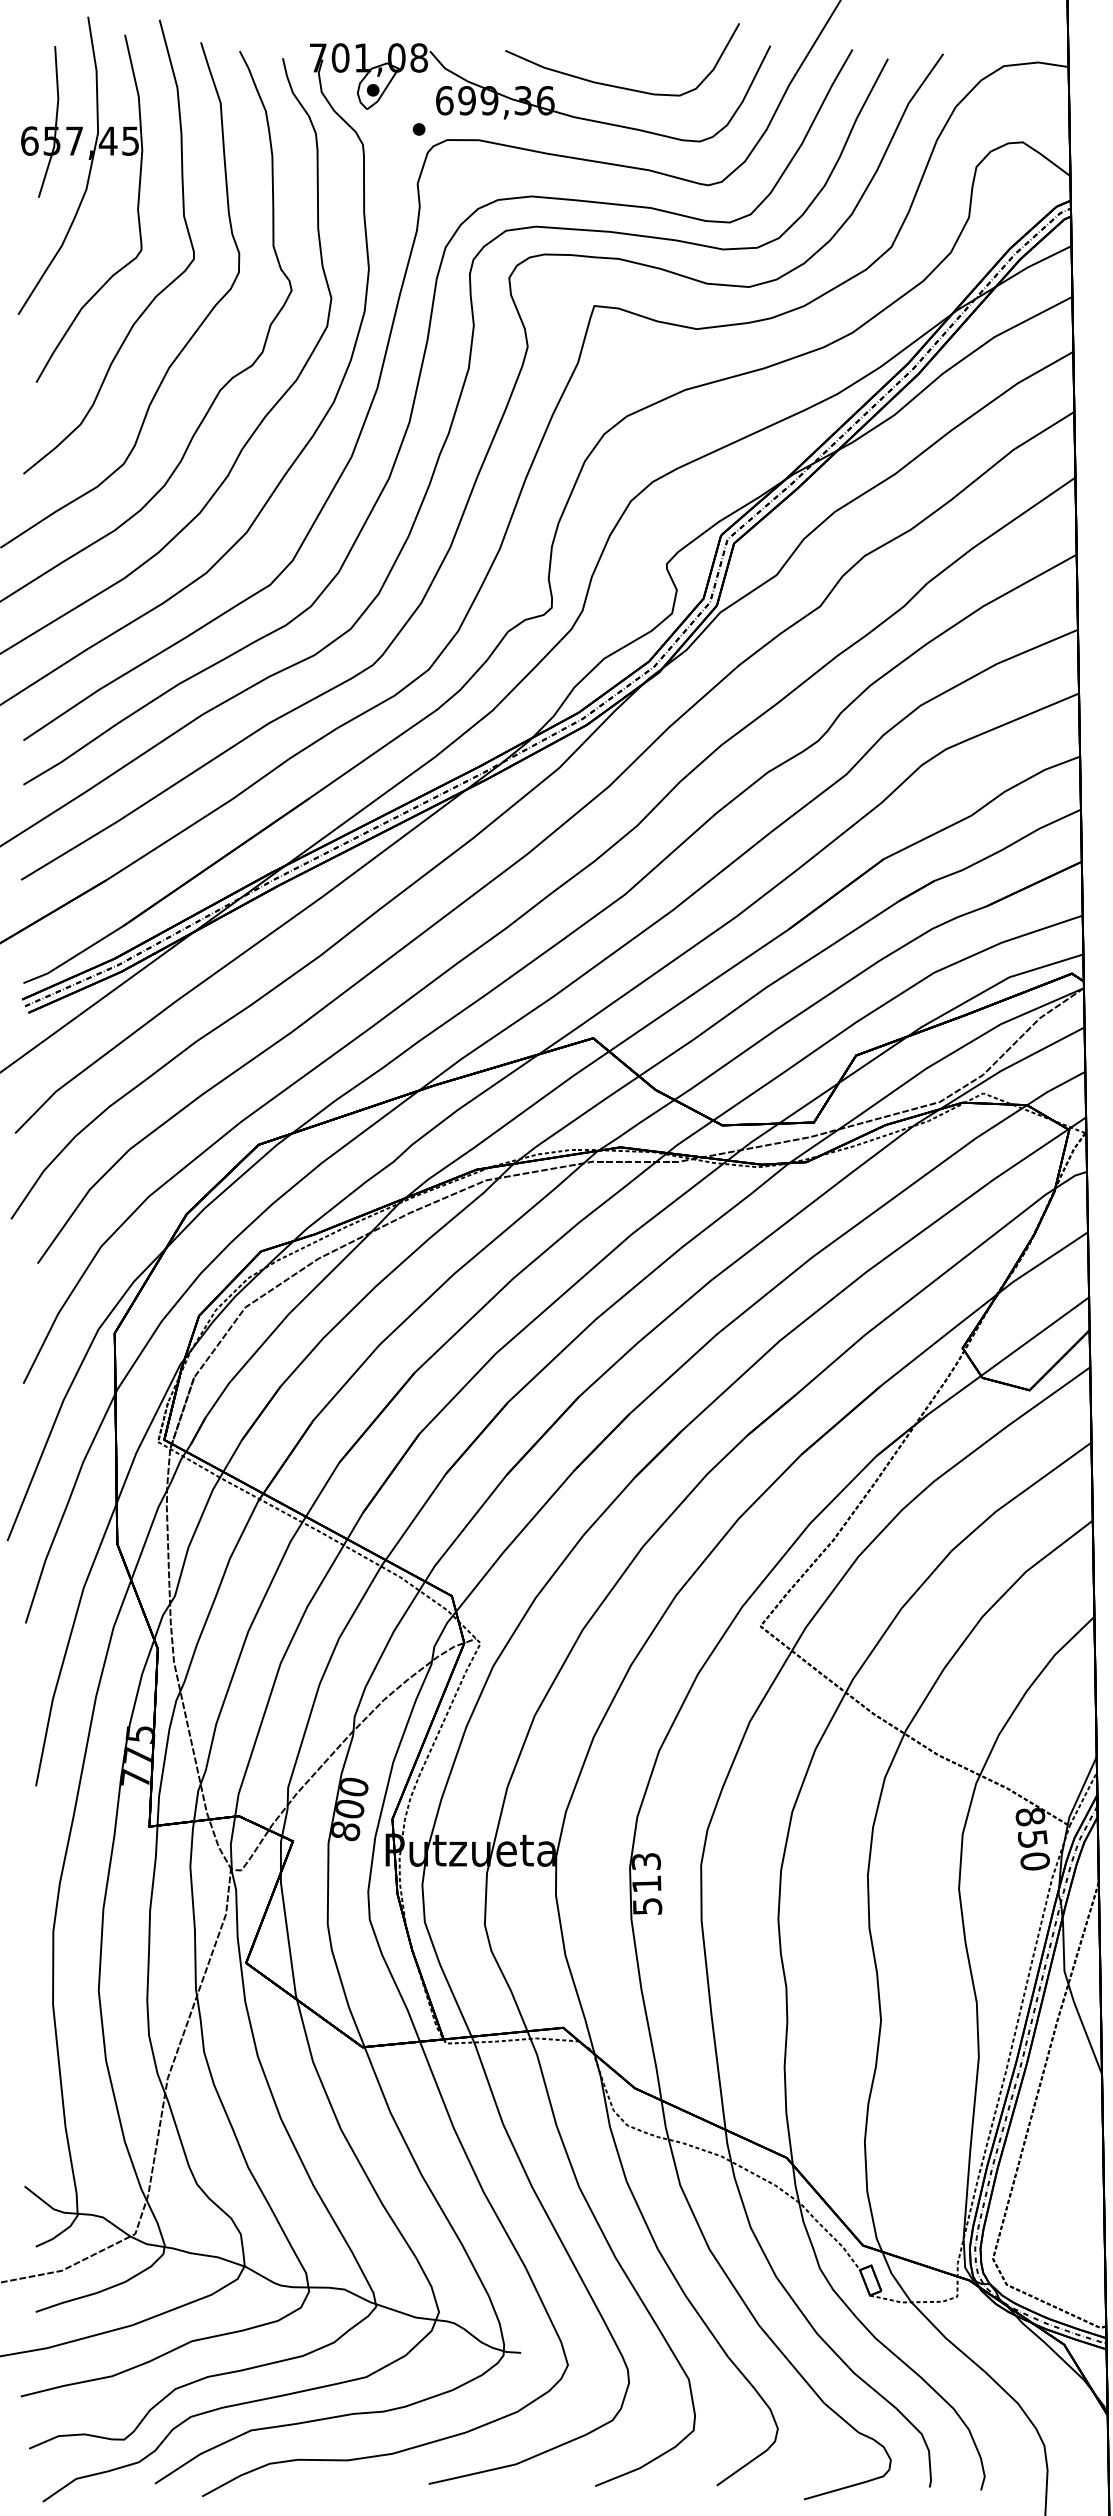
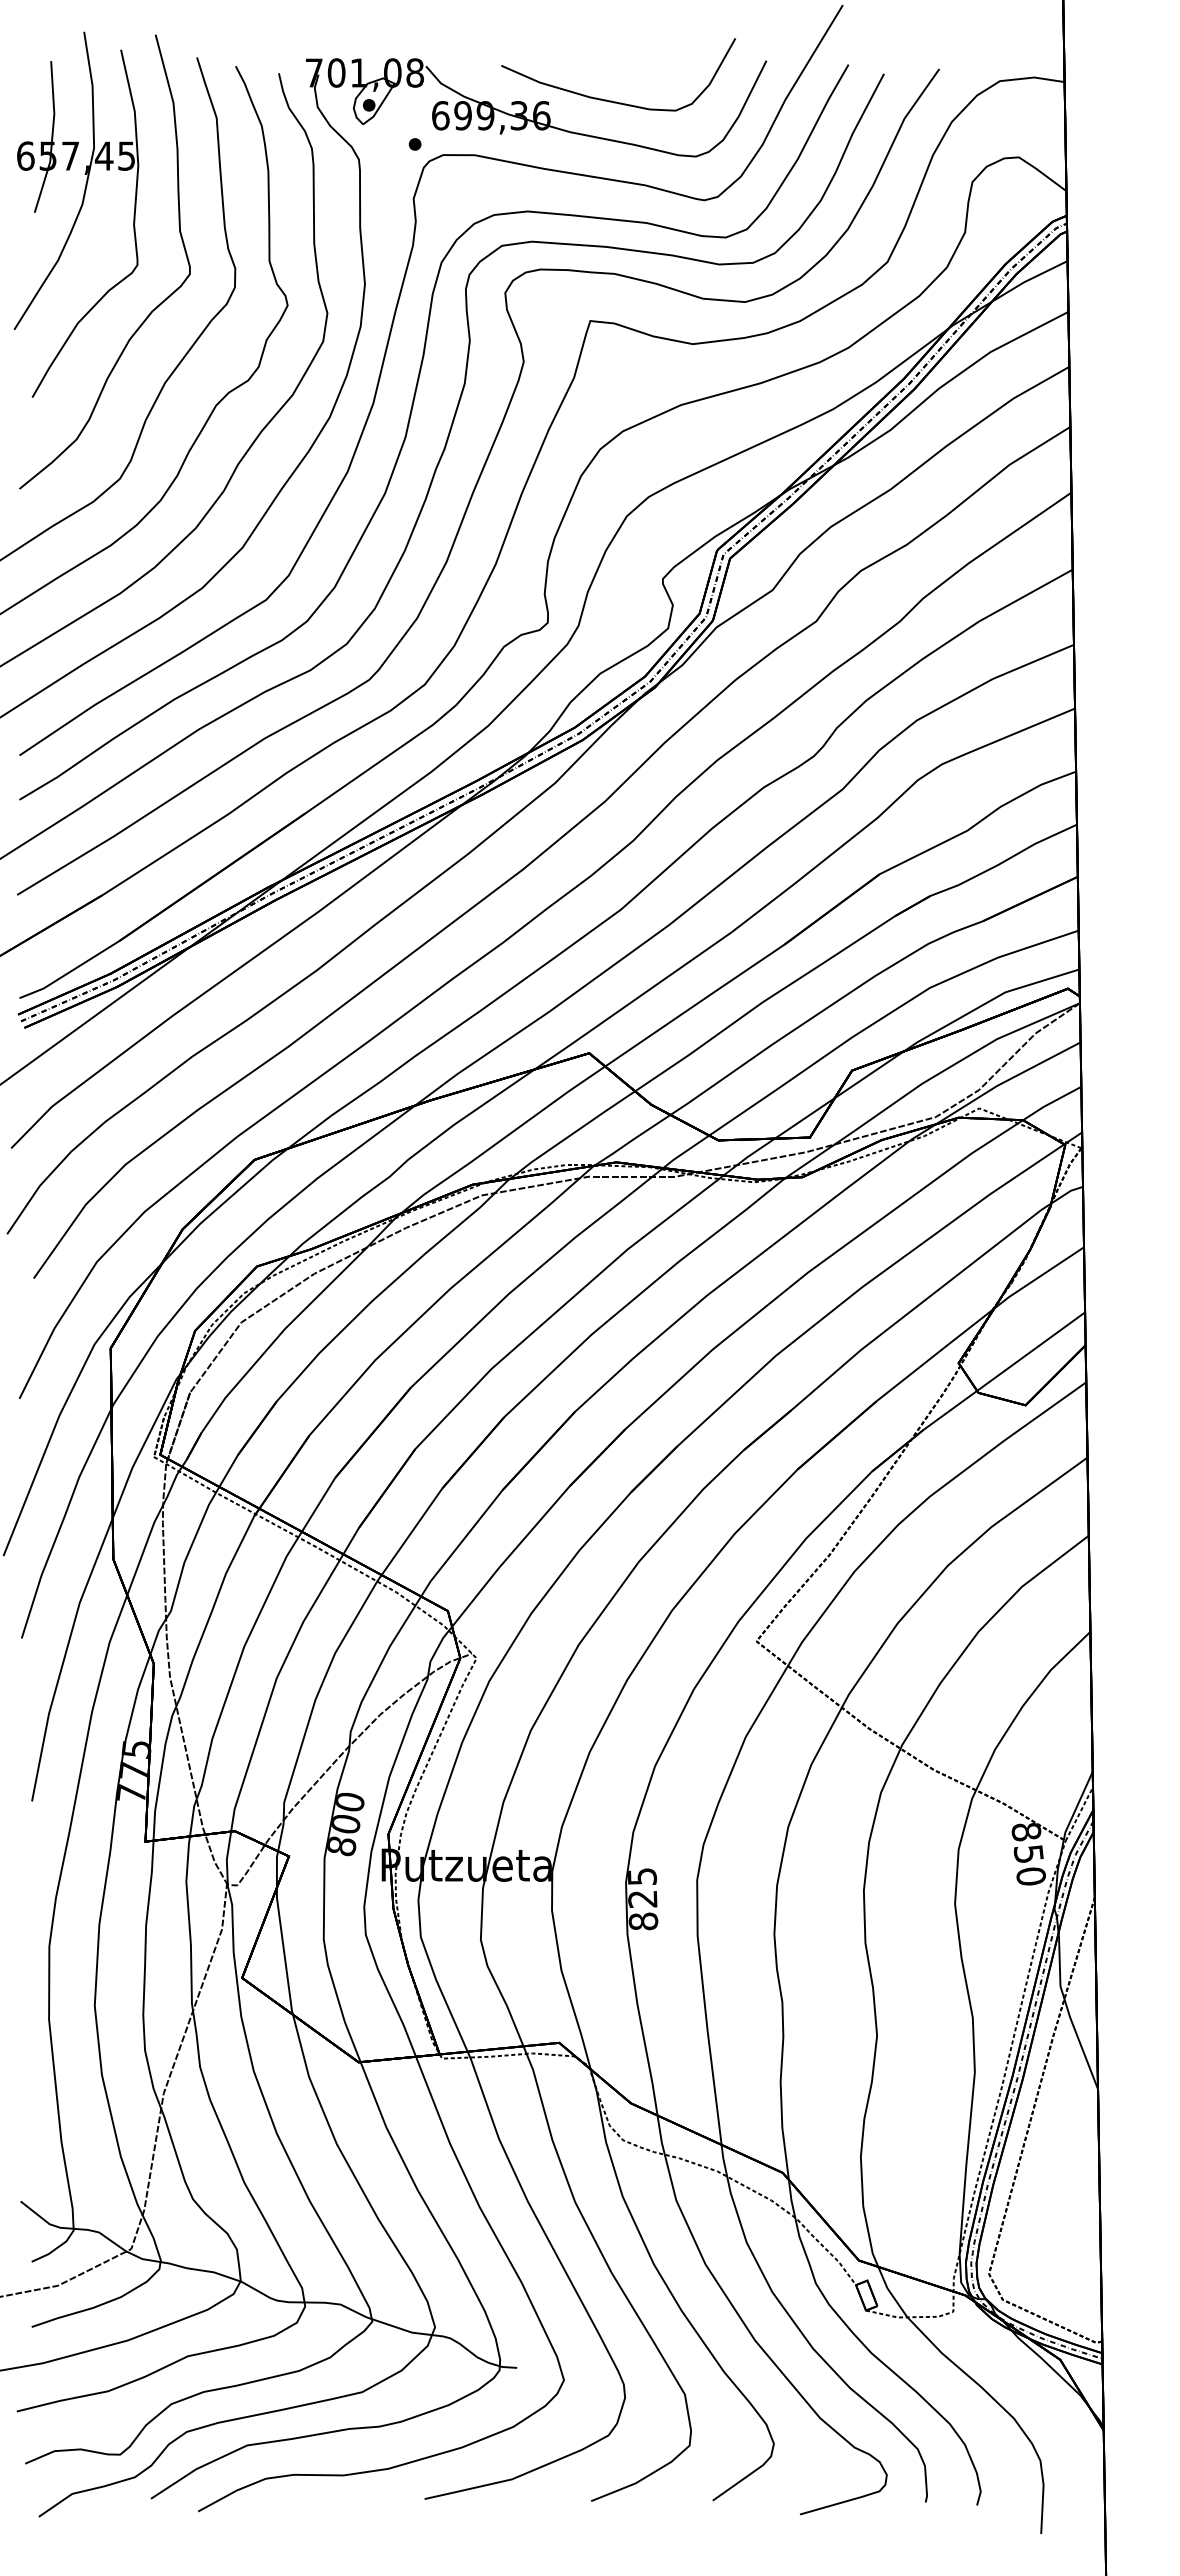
text: (646, 1884) -> (642, 1899), 513 -> 825

